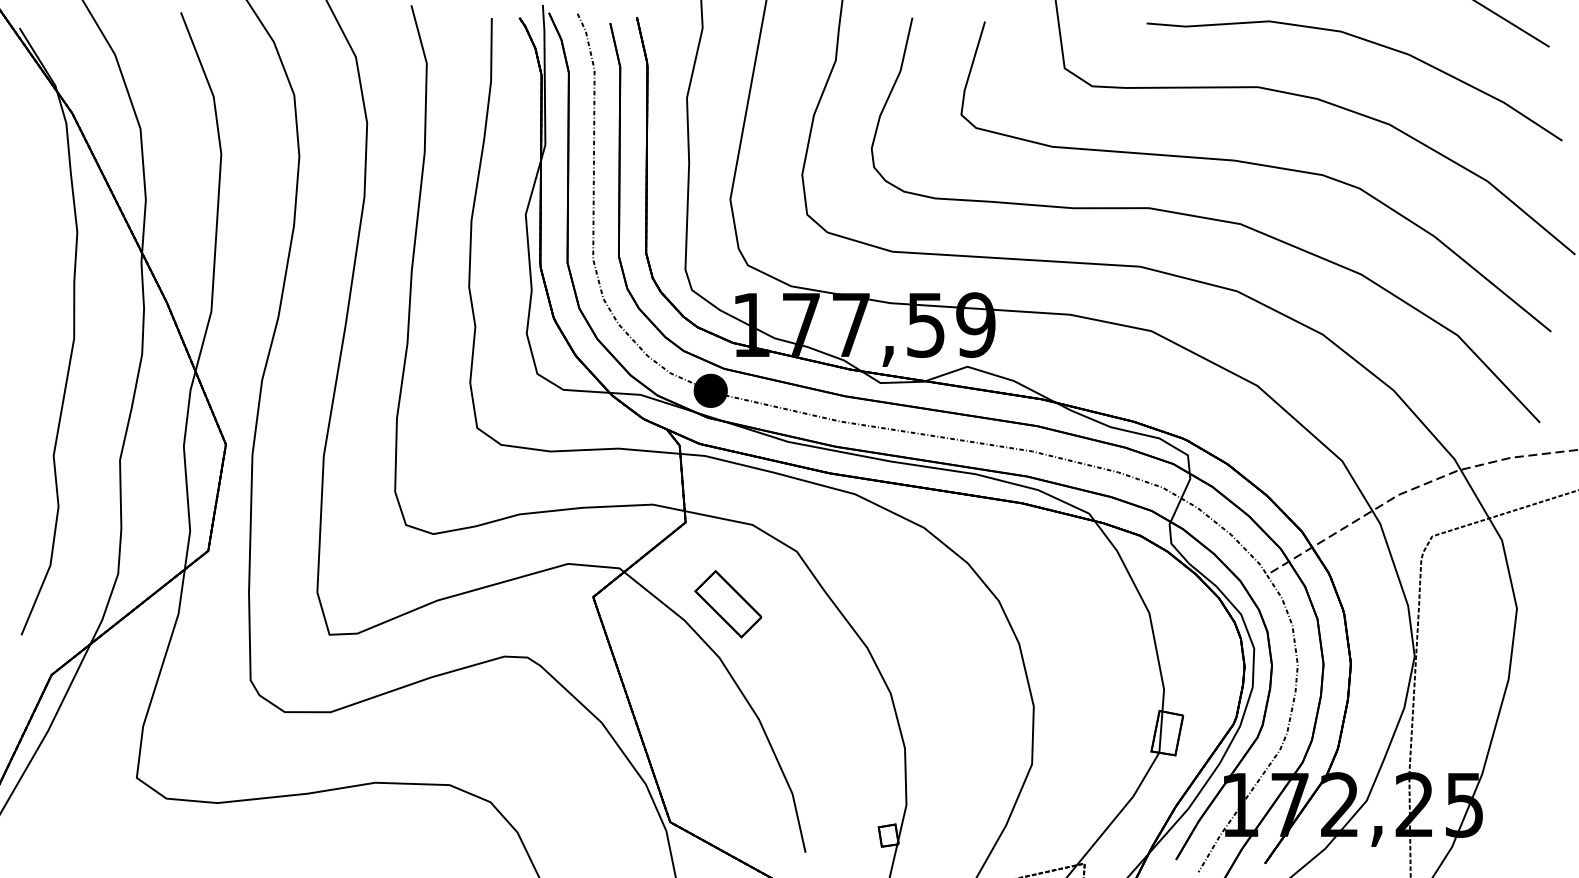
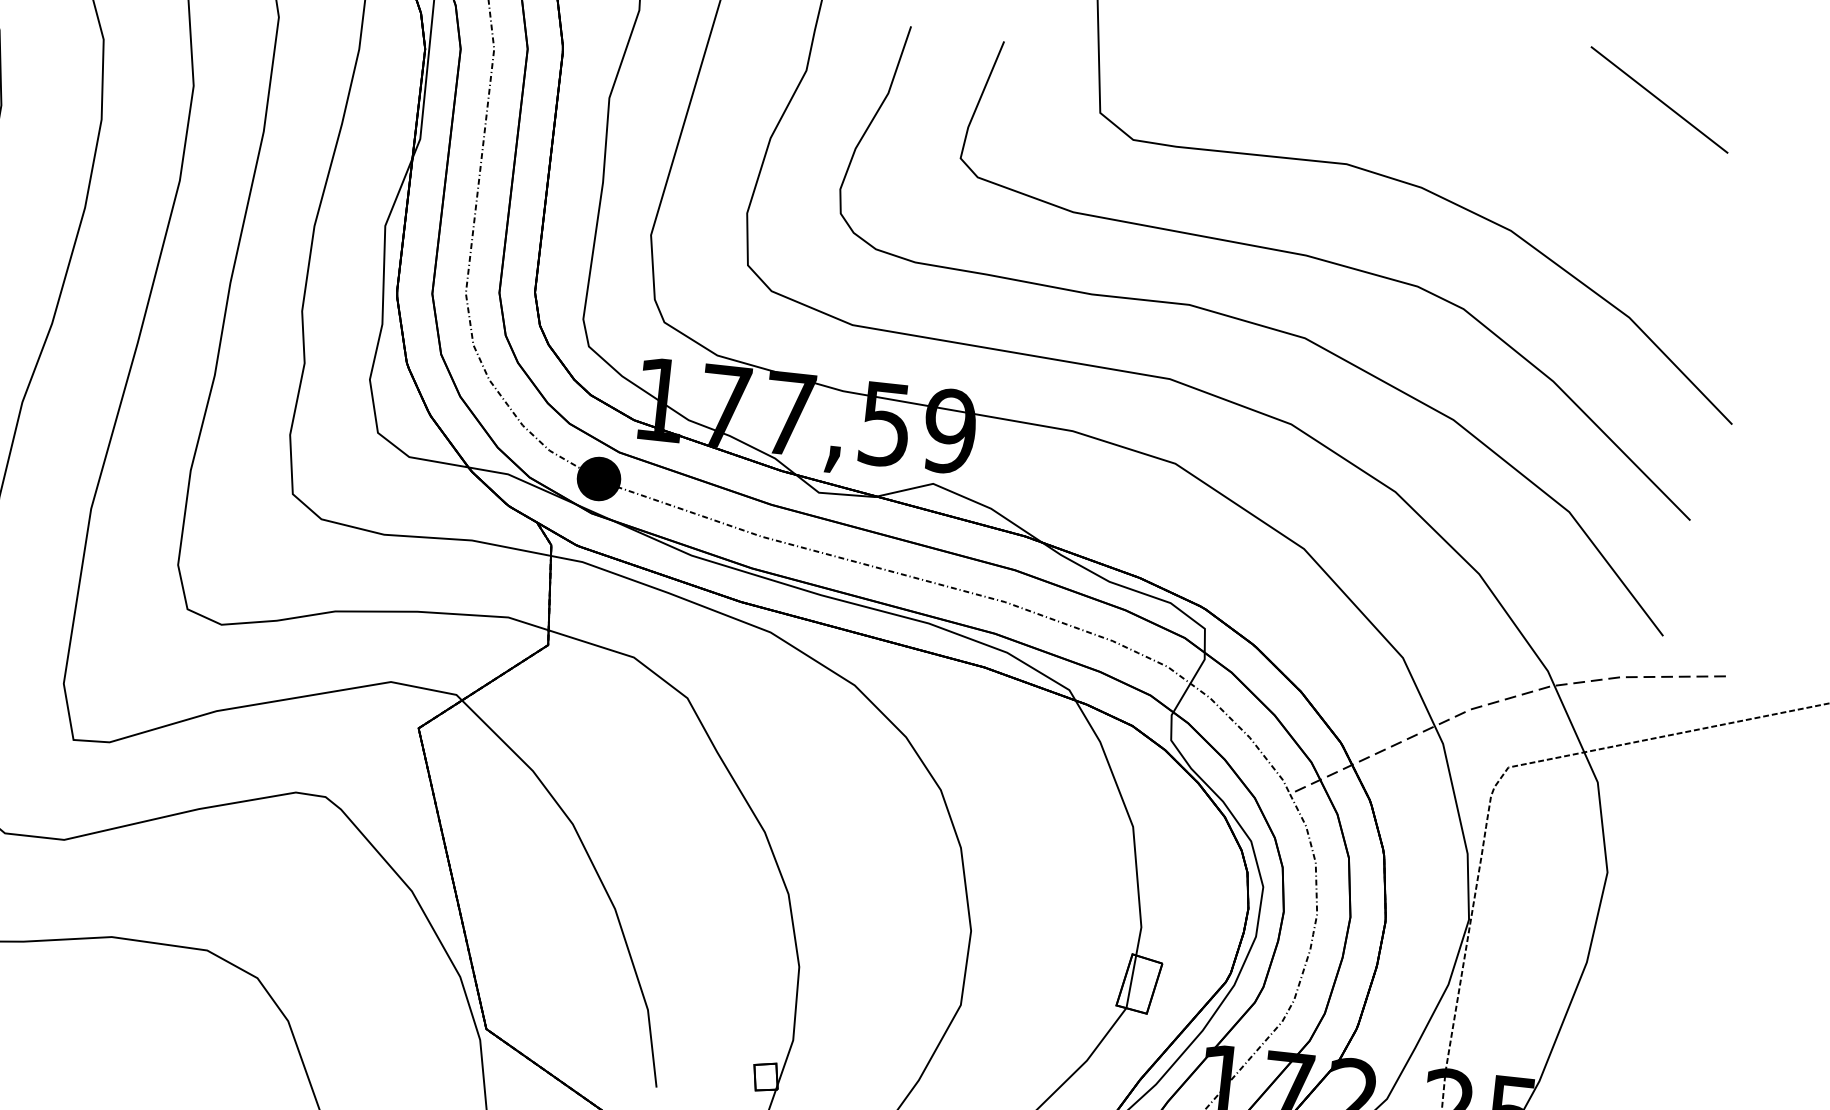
part: (1366, 41) -> (1492, 120), removed
part: (728, 604) -> (591, 756), removed

